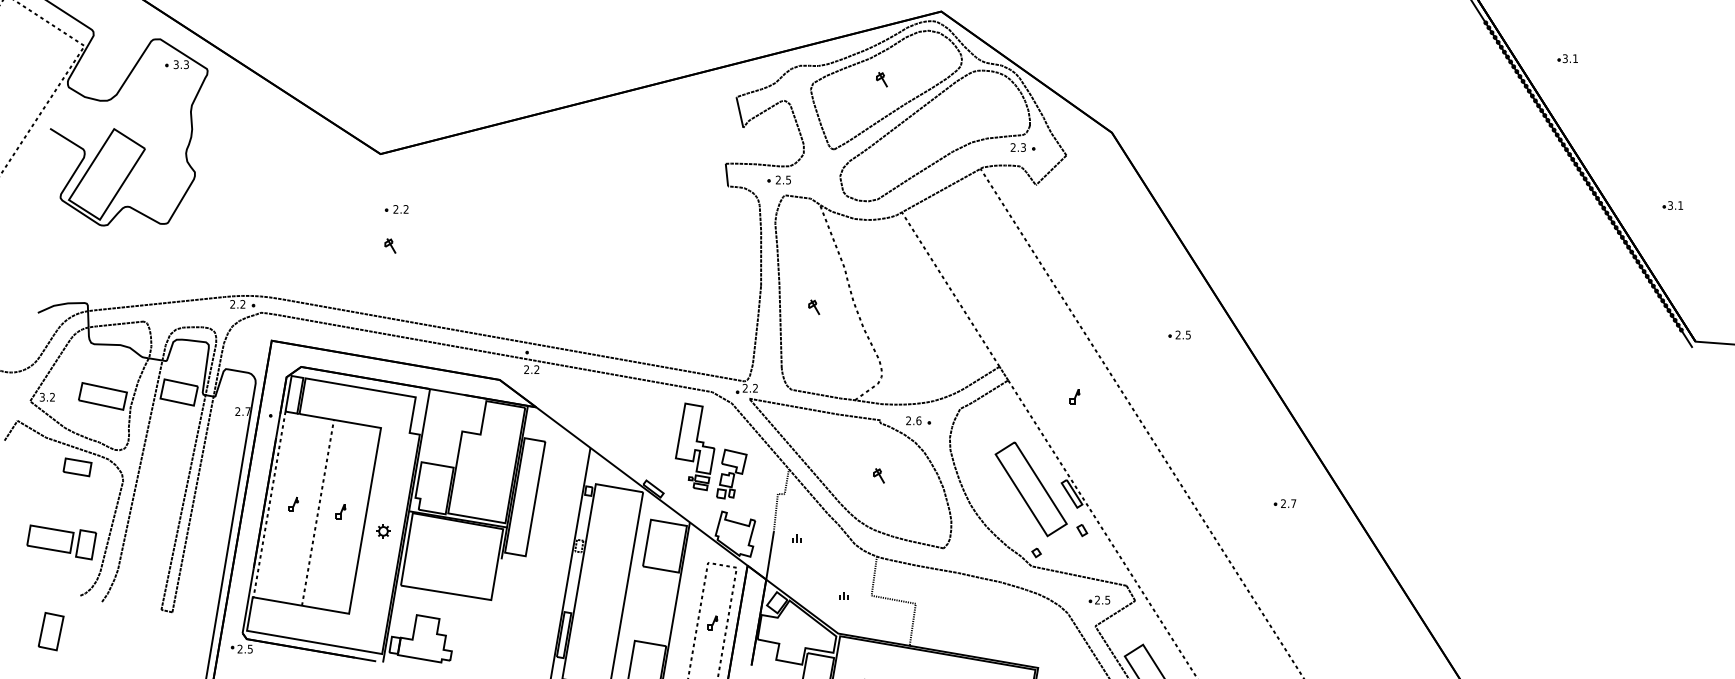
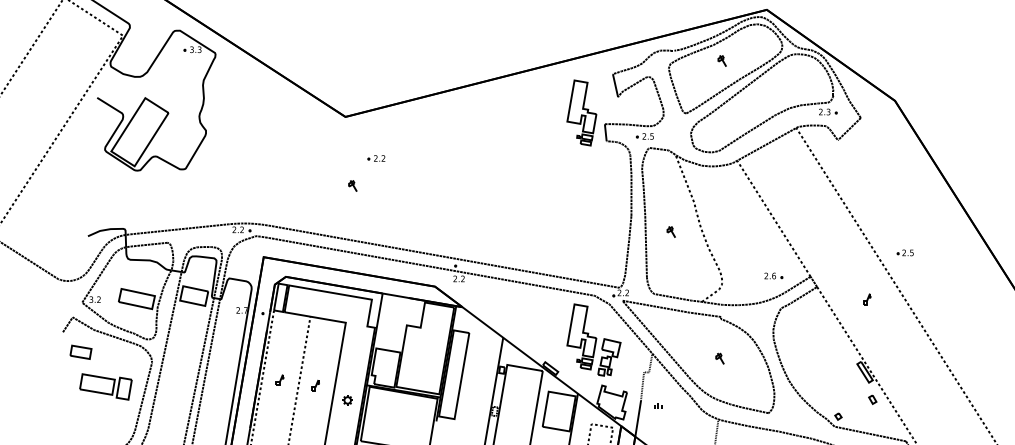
part: (694, 148) -> (581, 112), added
part: (396, 209) -> (376, 158), moved
part: (1179, 334) -> (905, 252), moved
part: (918, 420) -> (773, 275), moved
part: (77, 467) -> (80, 352), moved
part: (1030, 489) -> (833, 368), removed
part: (61, 542) -> (105, 386), moved

